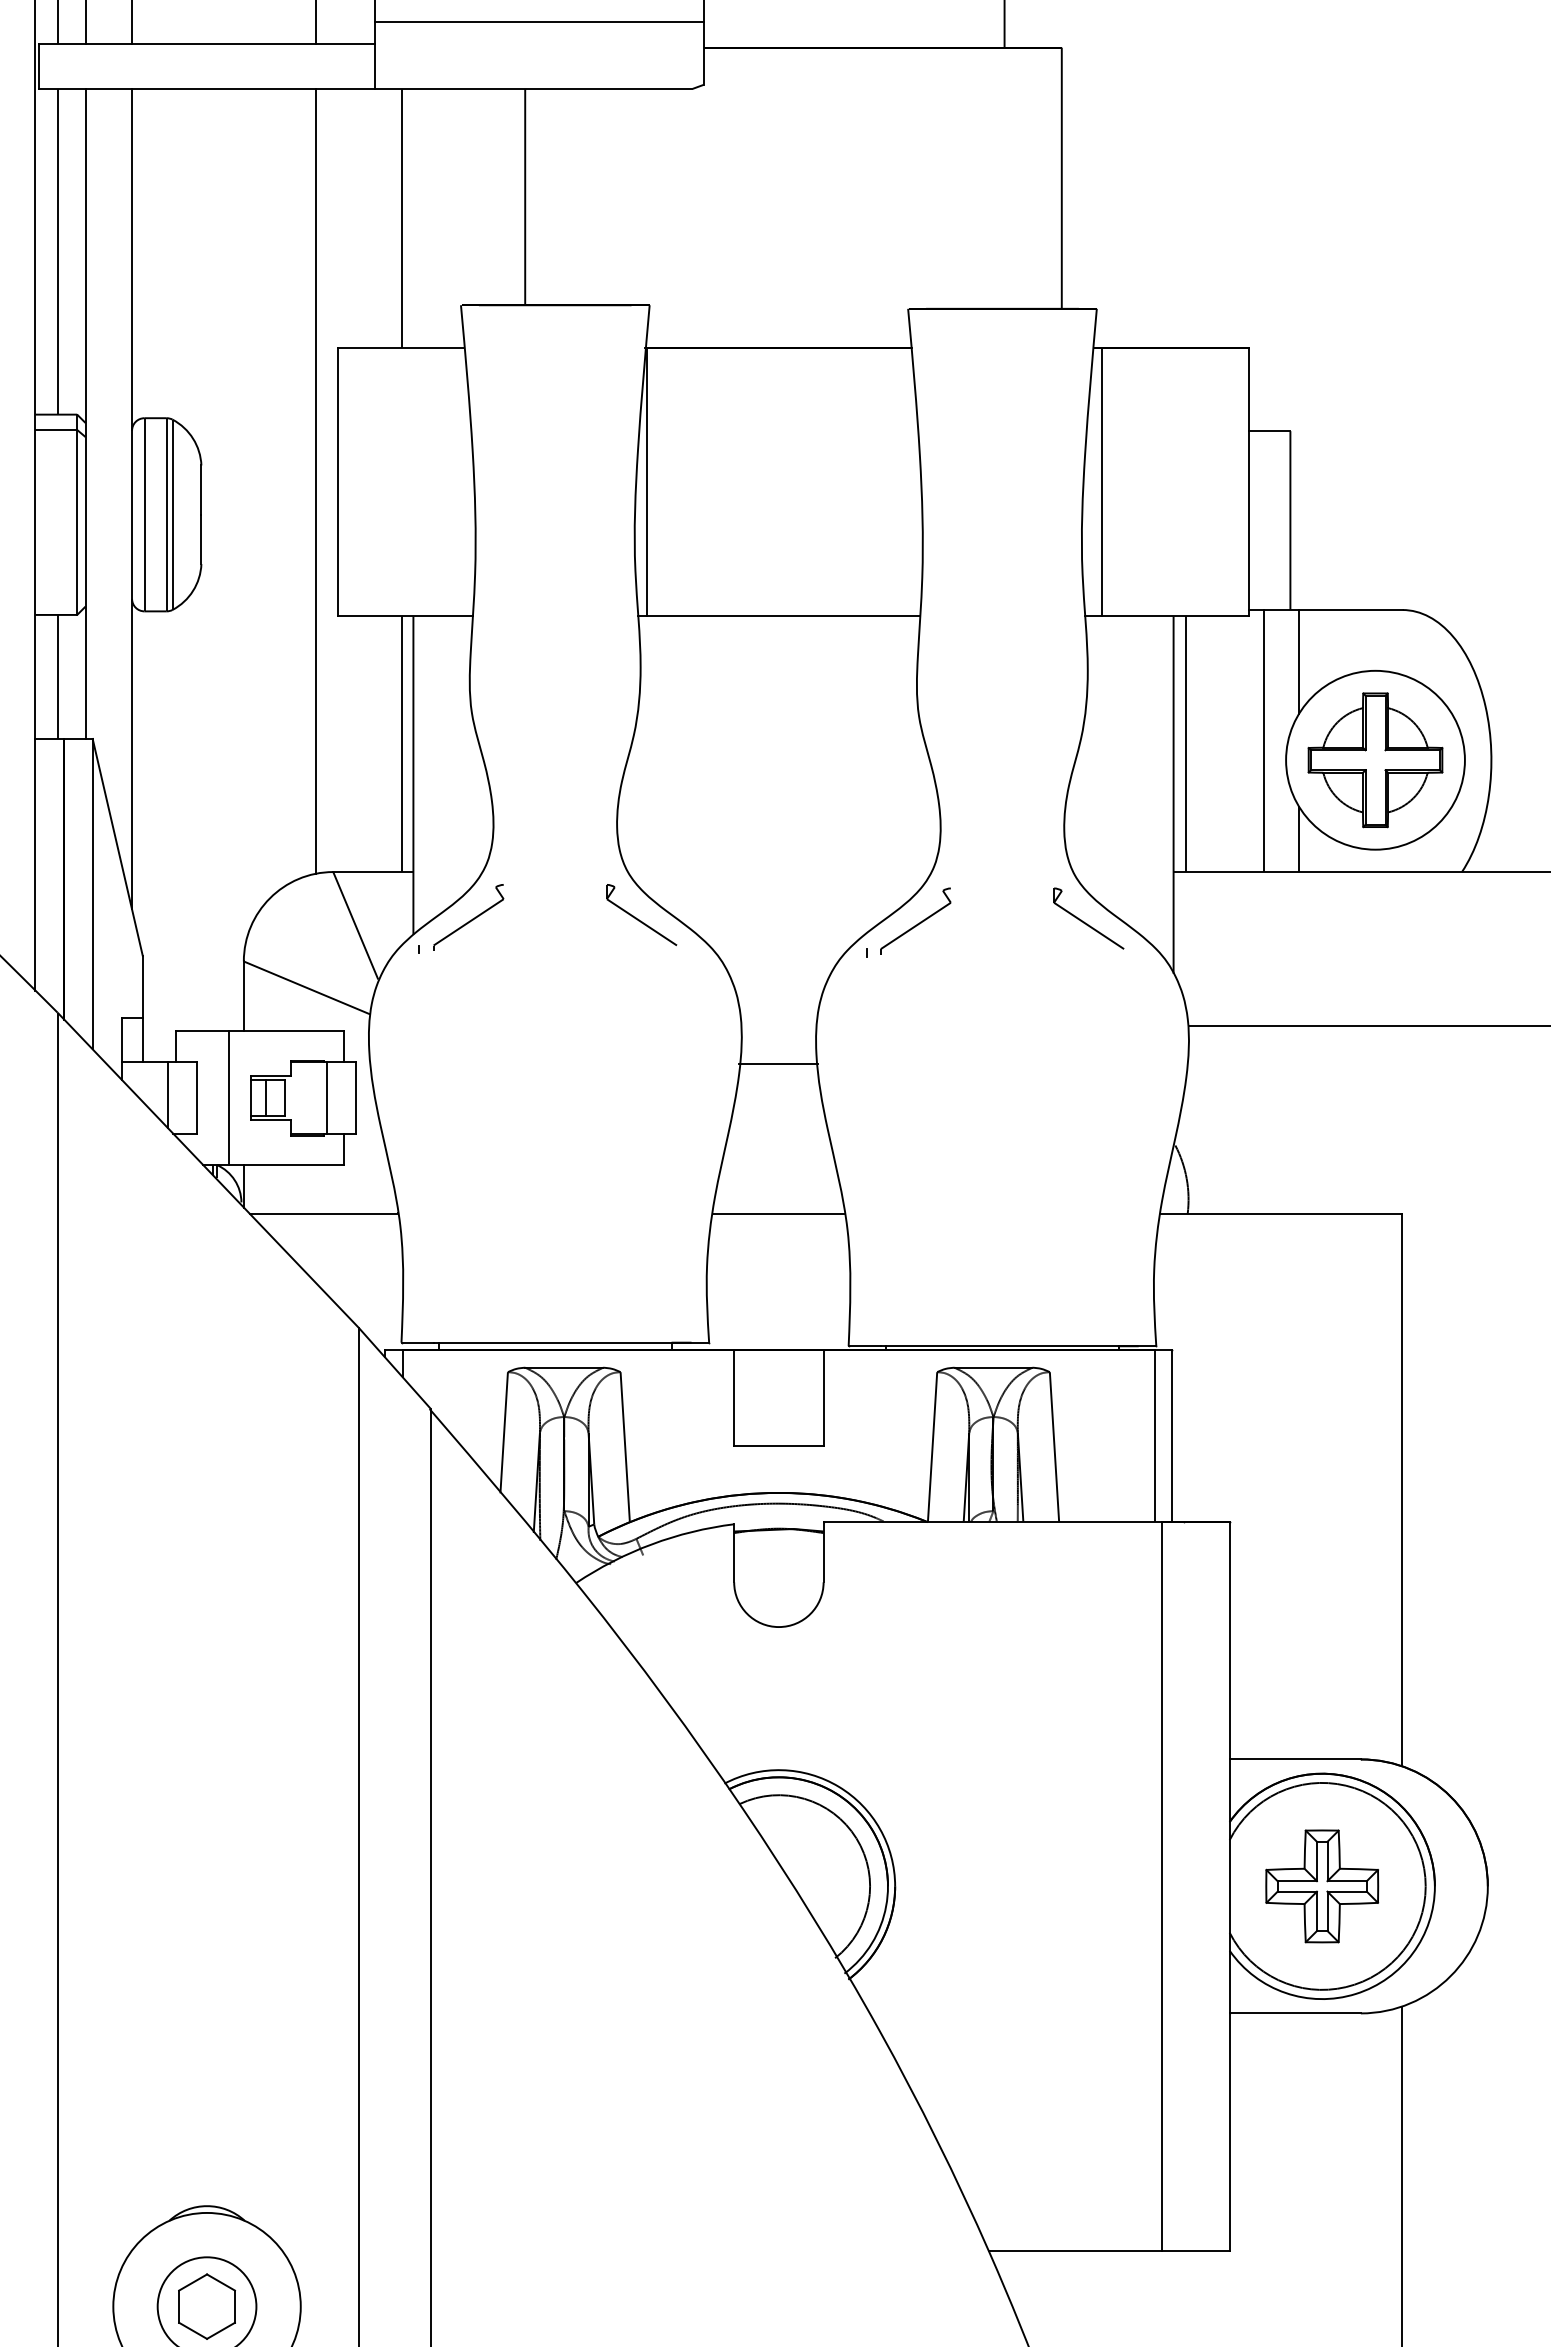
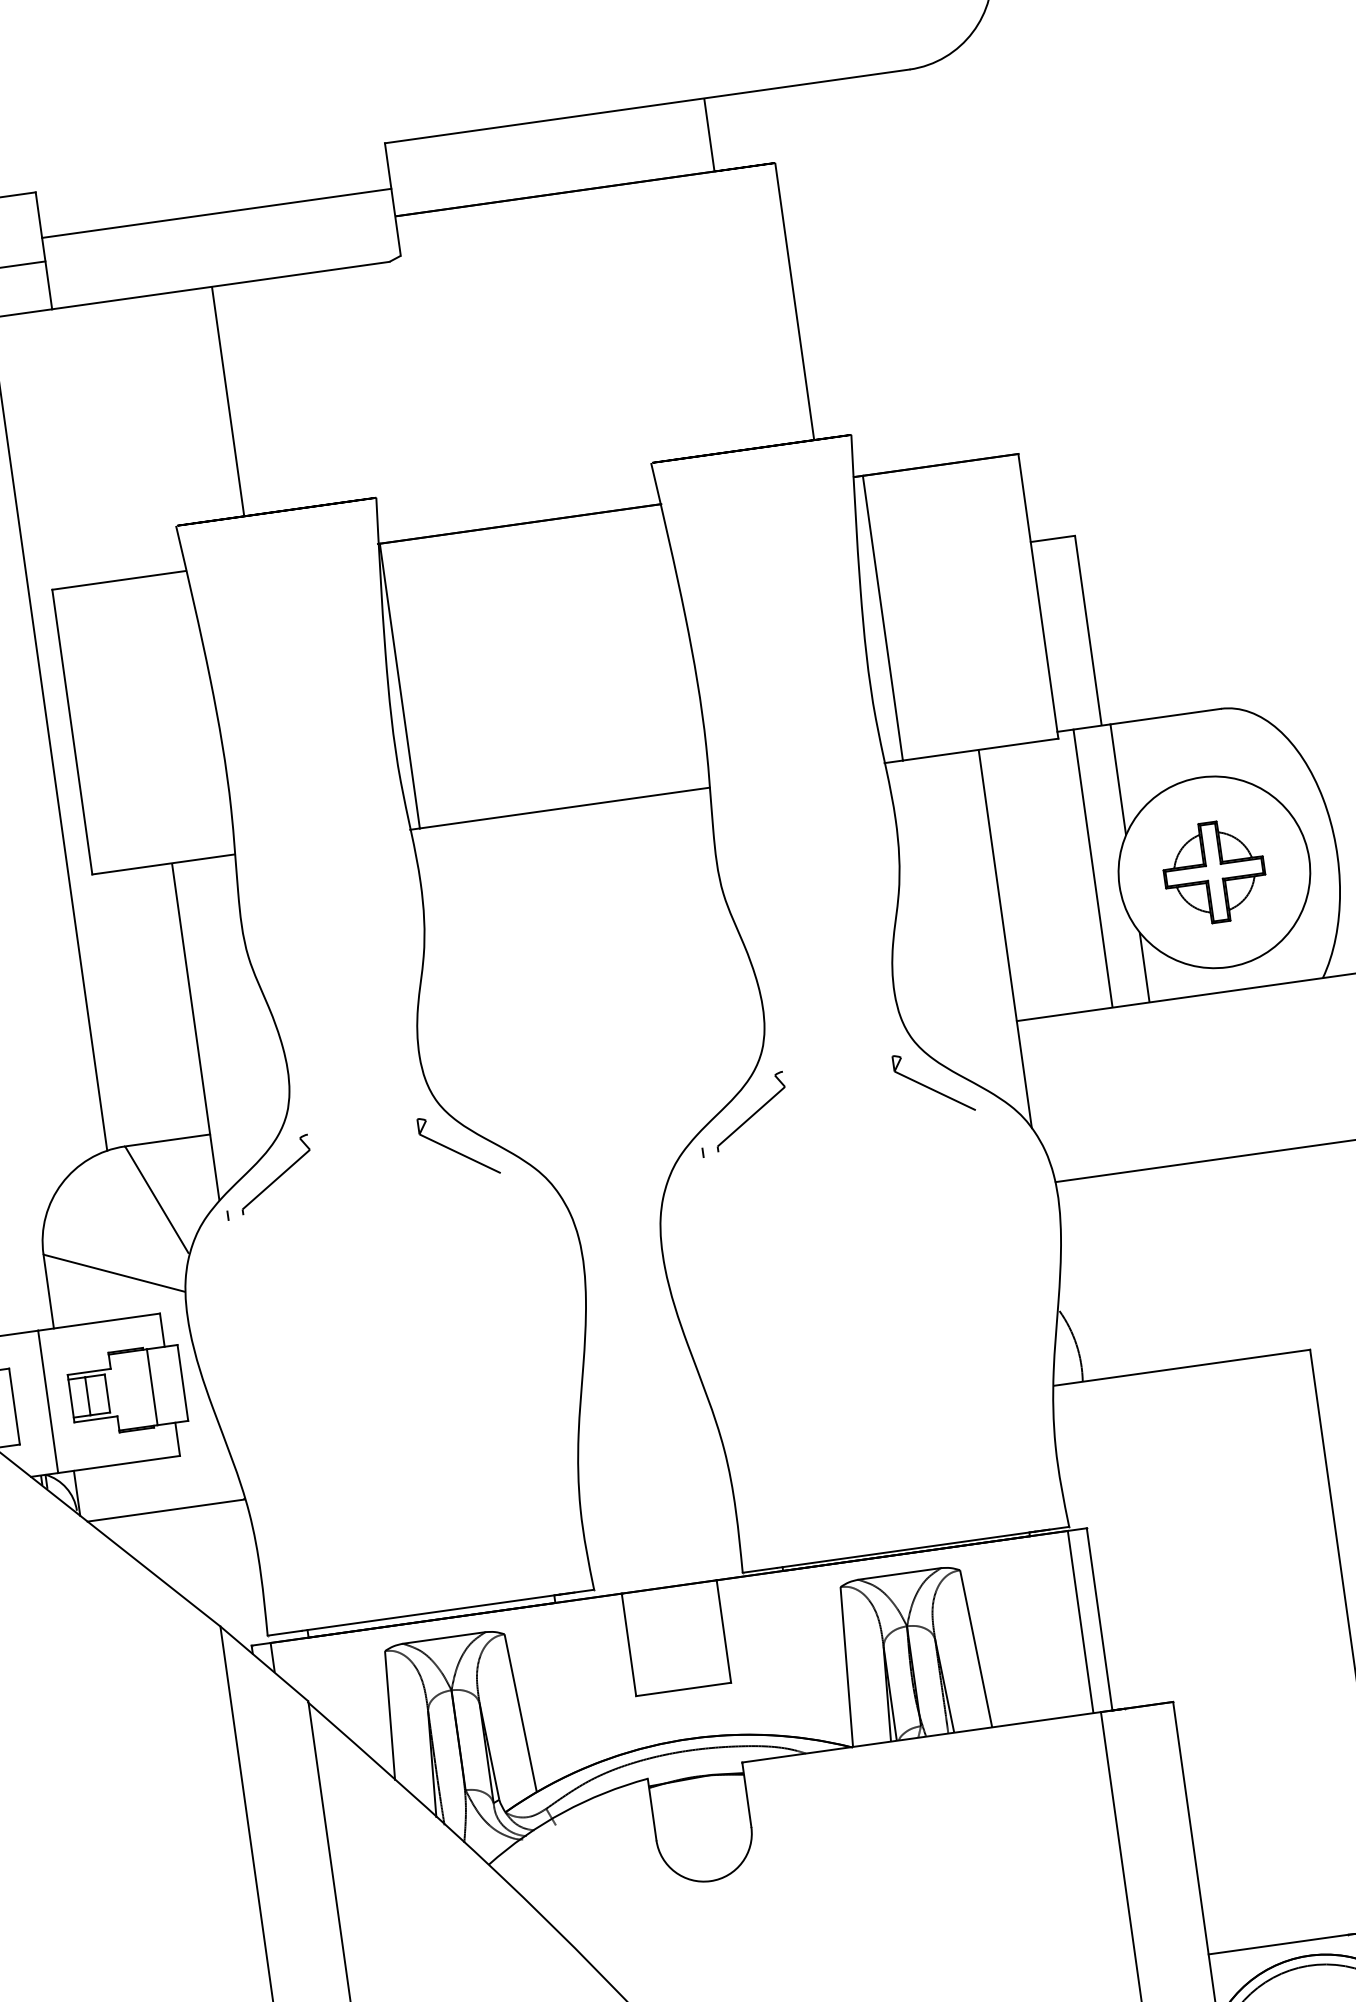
line: (401, 218) -> (100, 442), removed
line: (401, 744) -> (178, 1000), removed
line: (1185, 744) -> (1010, 883), removed
part: (1375, 760) -> (1214, 872), size x0.7
line: (778, 1063) -> (626, 1283), removed
line: (778, 1213) -> (648, 1442), removed

